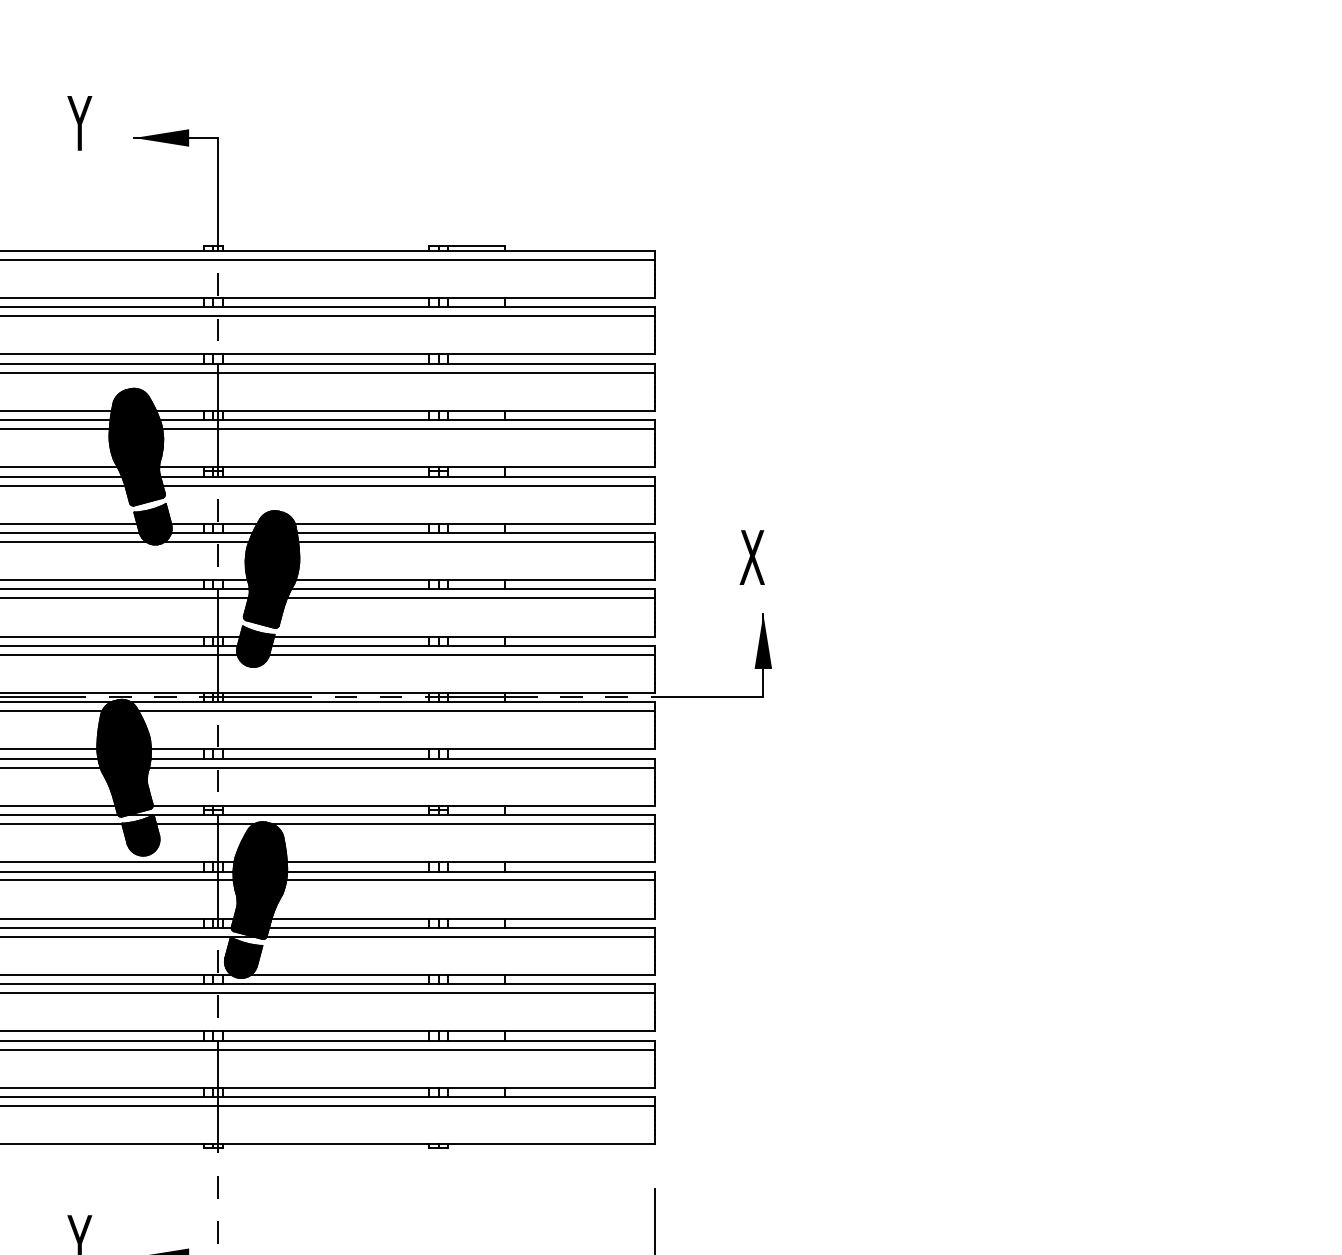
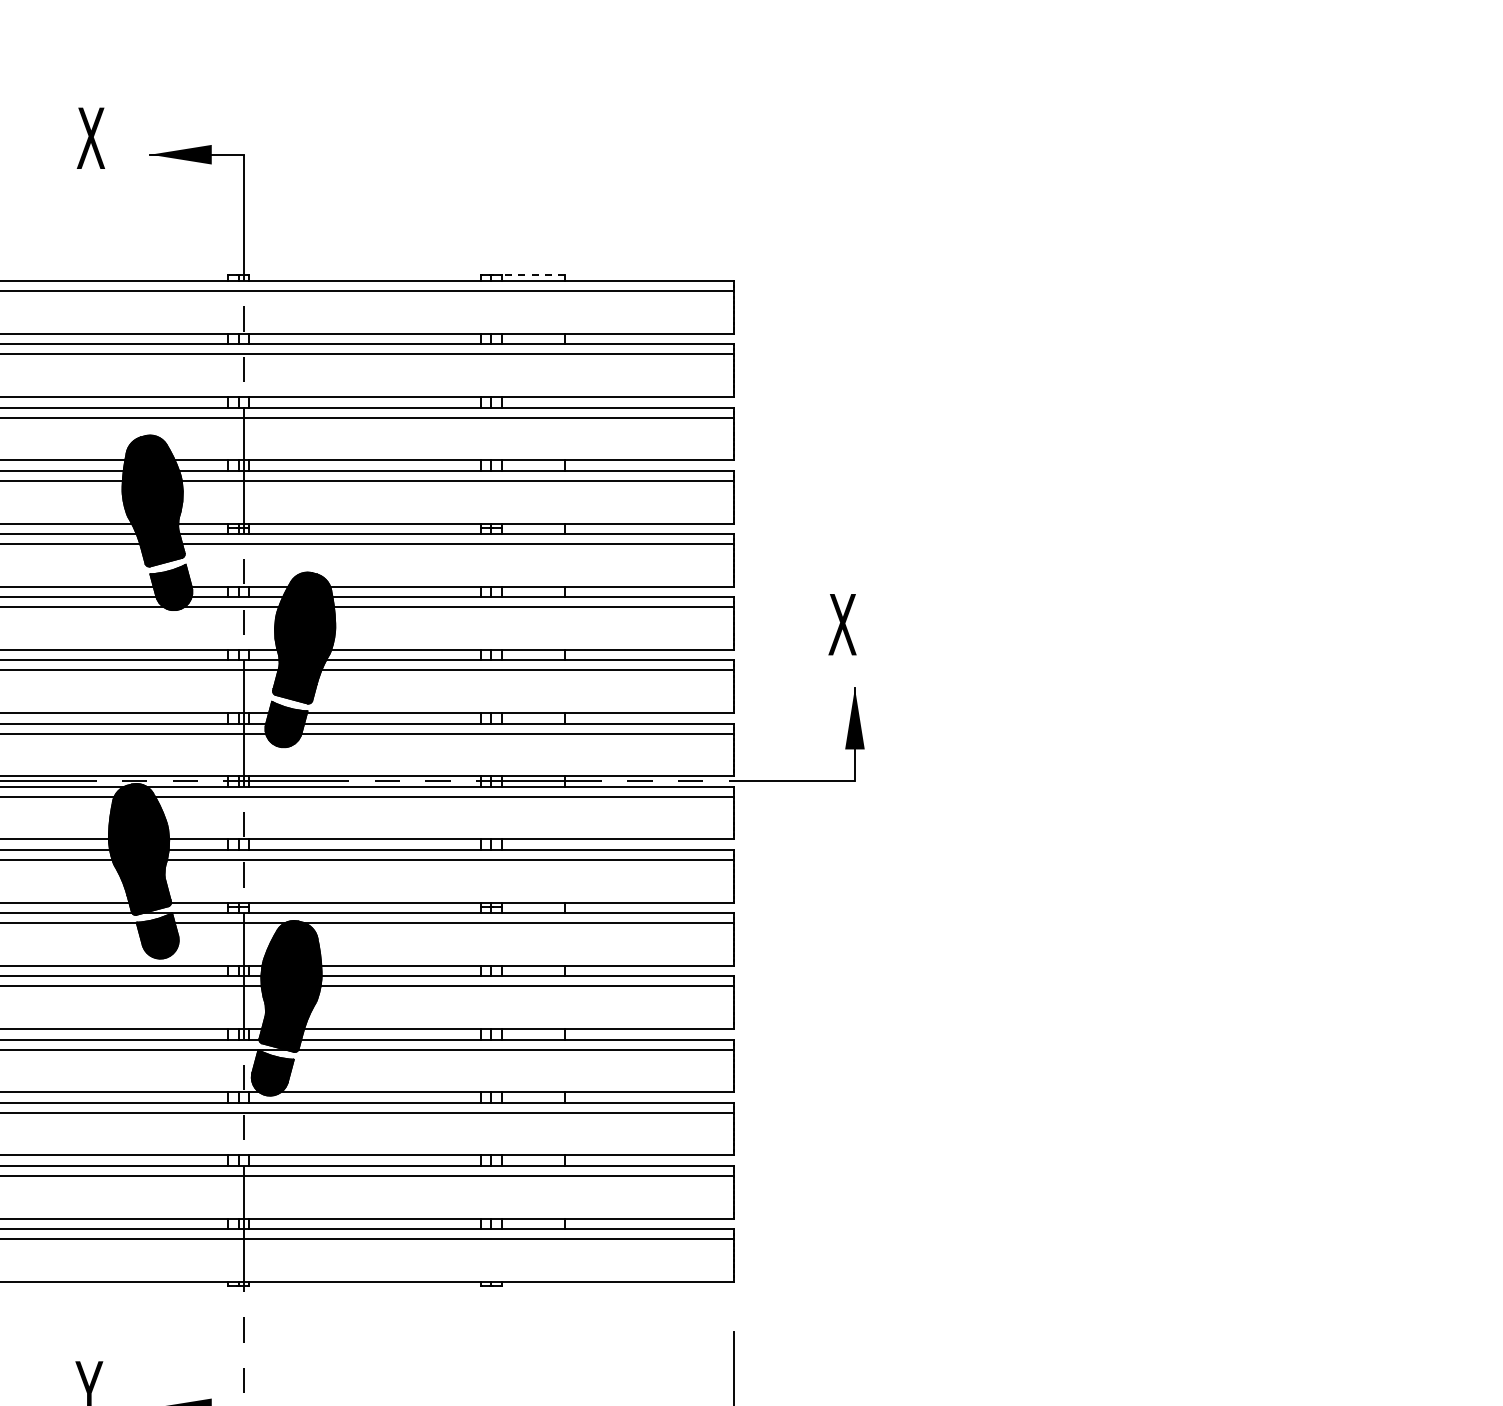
text: (80, 122) -> (90, 137), Y -> X
line: (476, 245) -> (533, 275), solid -> dashed

